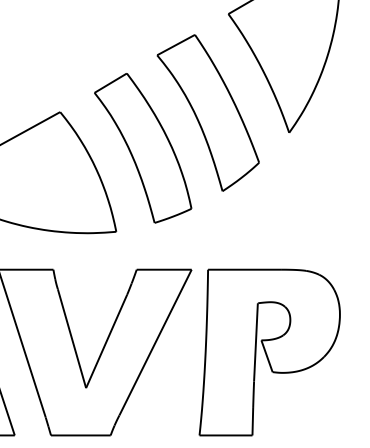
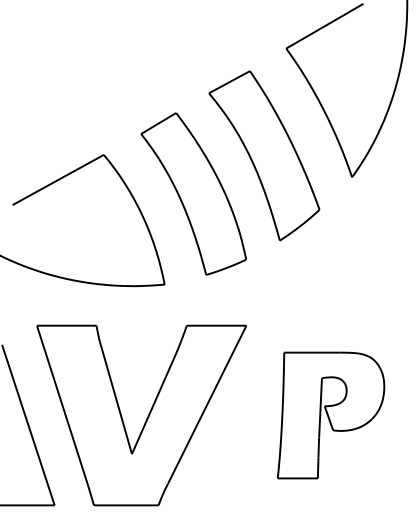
part: (269, 352) -> (330, 415), size x0.7

